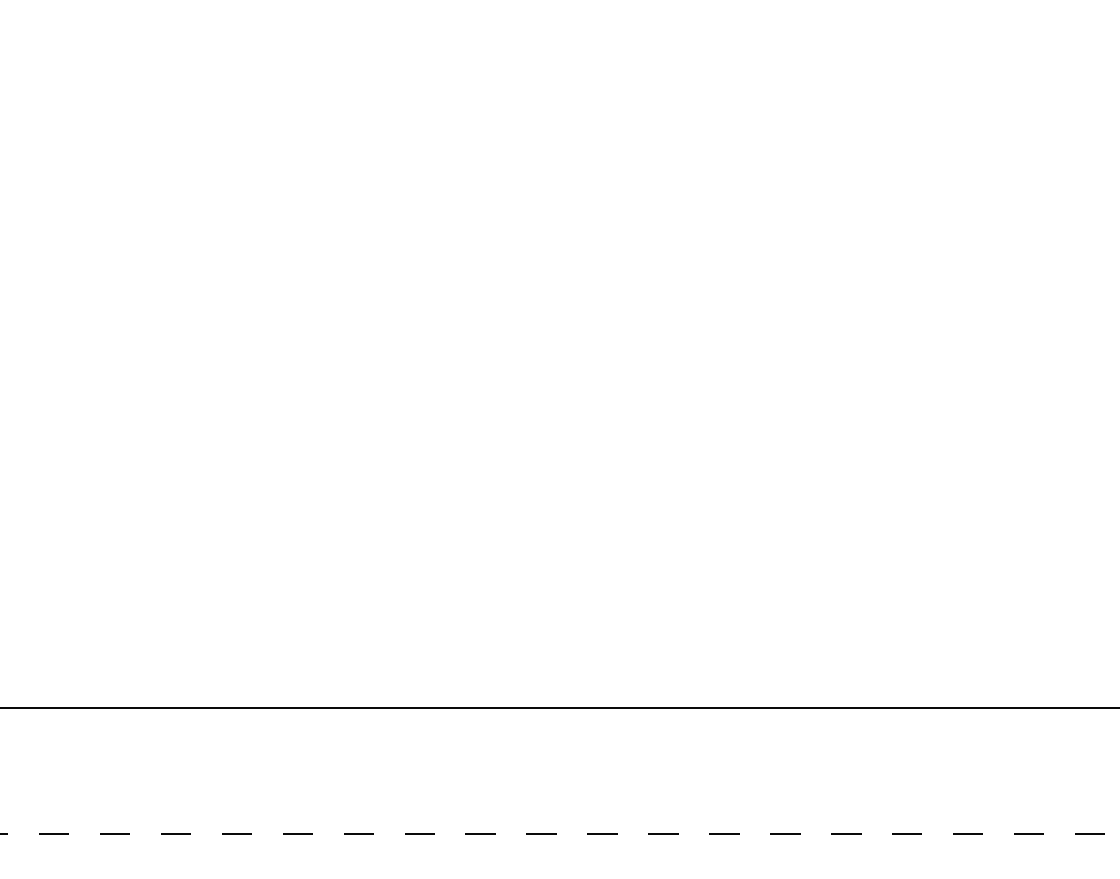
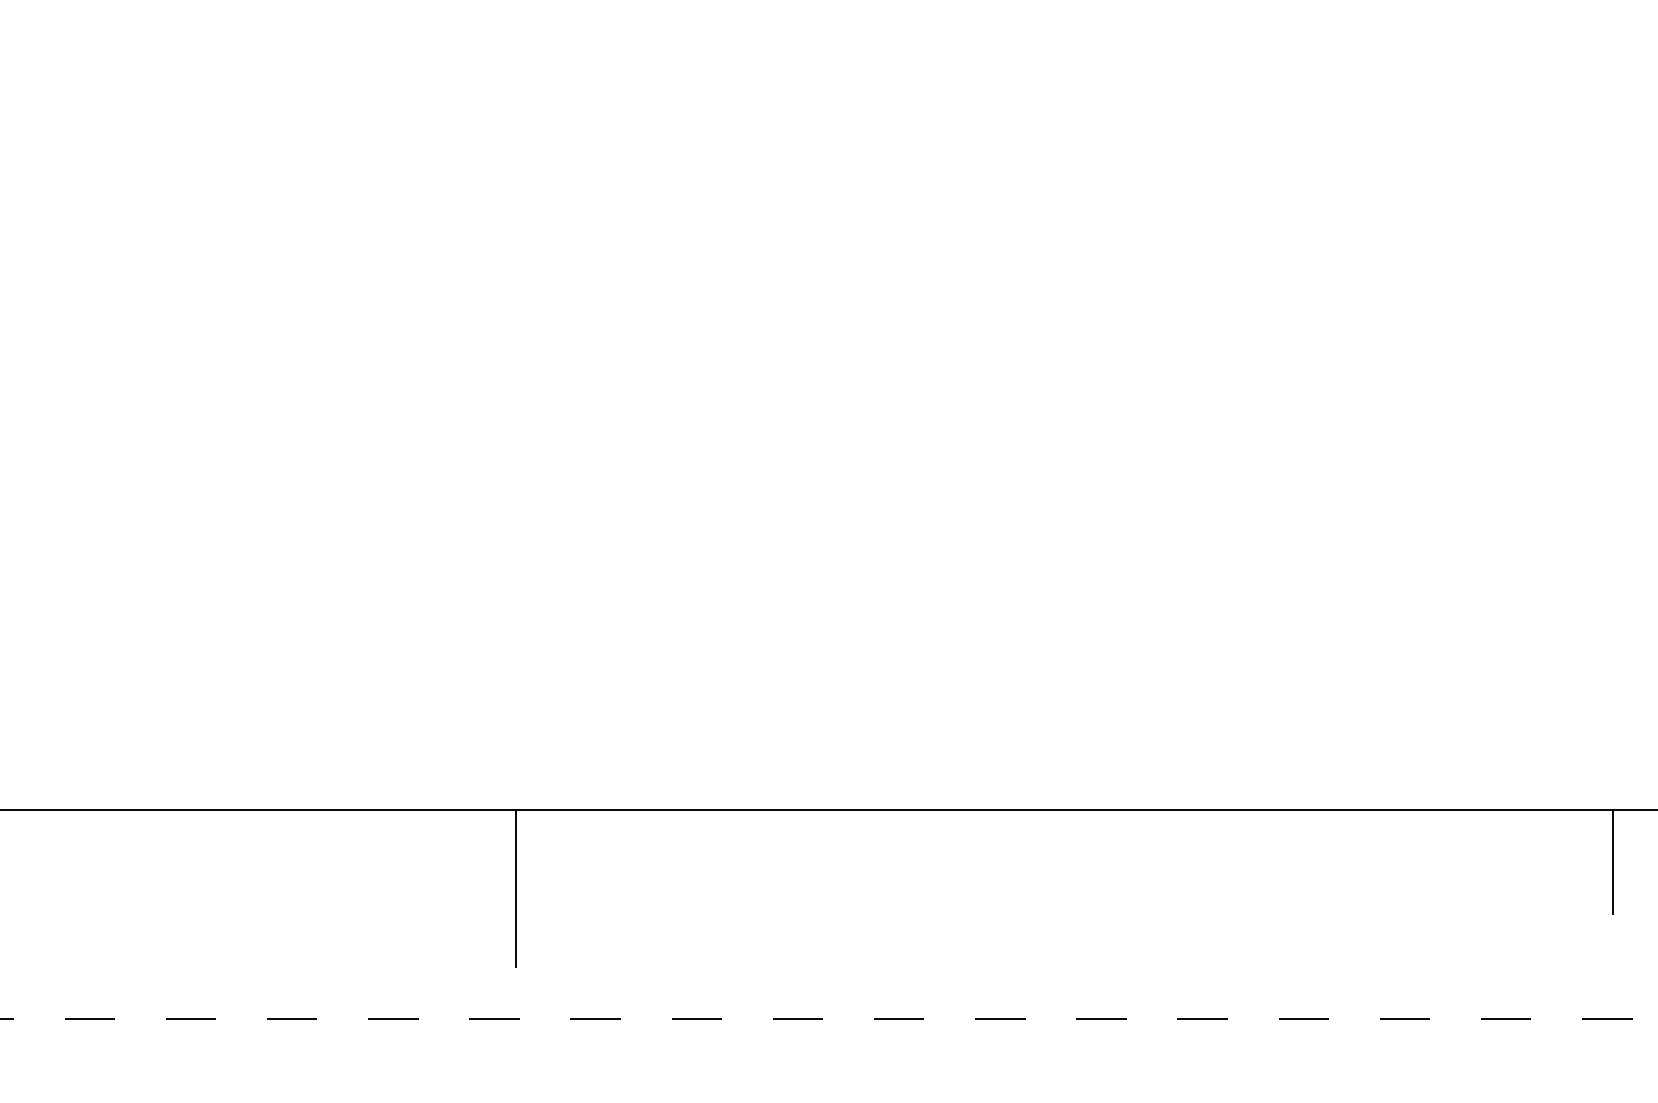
line: (971, 739) -> (1612, 862), added
line: (310, 755) -> (515, 888), added

